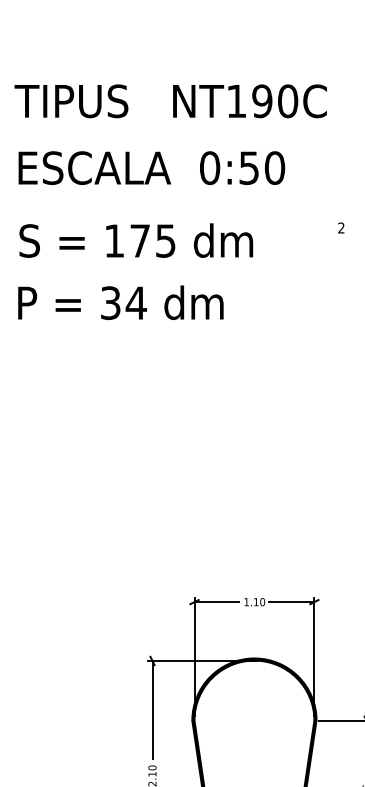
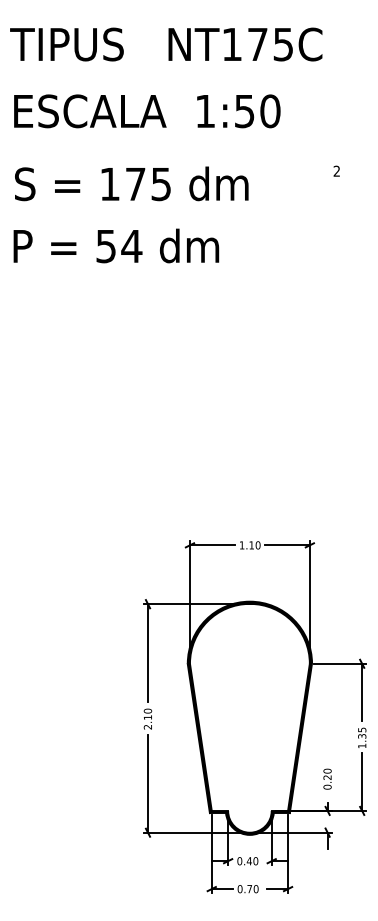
text: (275, 101) -> (270, 44), NT190C -> NT175C
text: (210, 168) -> (205, 111), 0:50 -> 1:50
text: (111, 302) -> (106, 245), 34 -> 54

